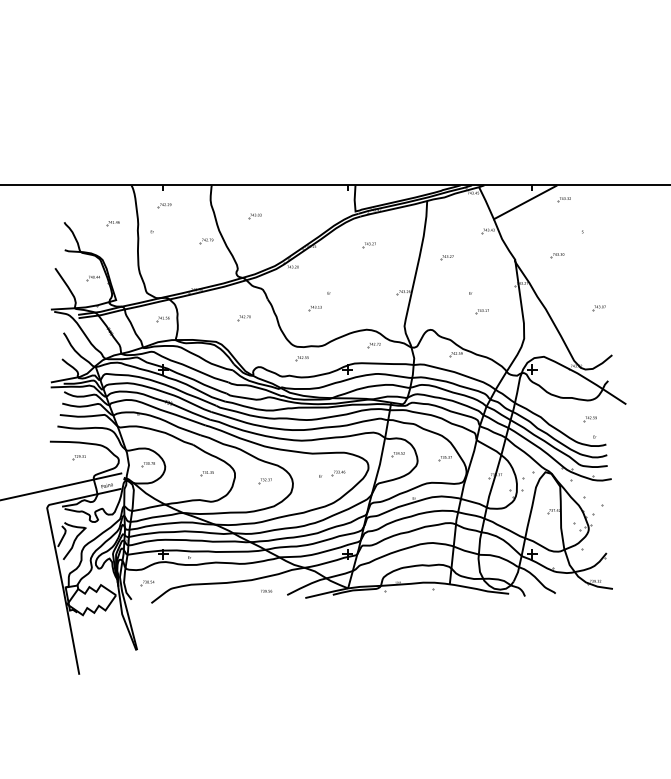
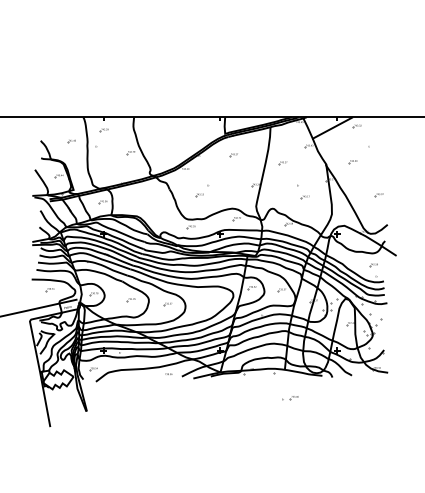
part: (254, 217) -> (161, 137), removed
part: (243, 318) -> (154, 201), removed
part: (332, 474) -> (290, 398), moved

